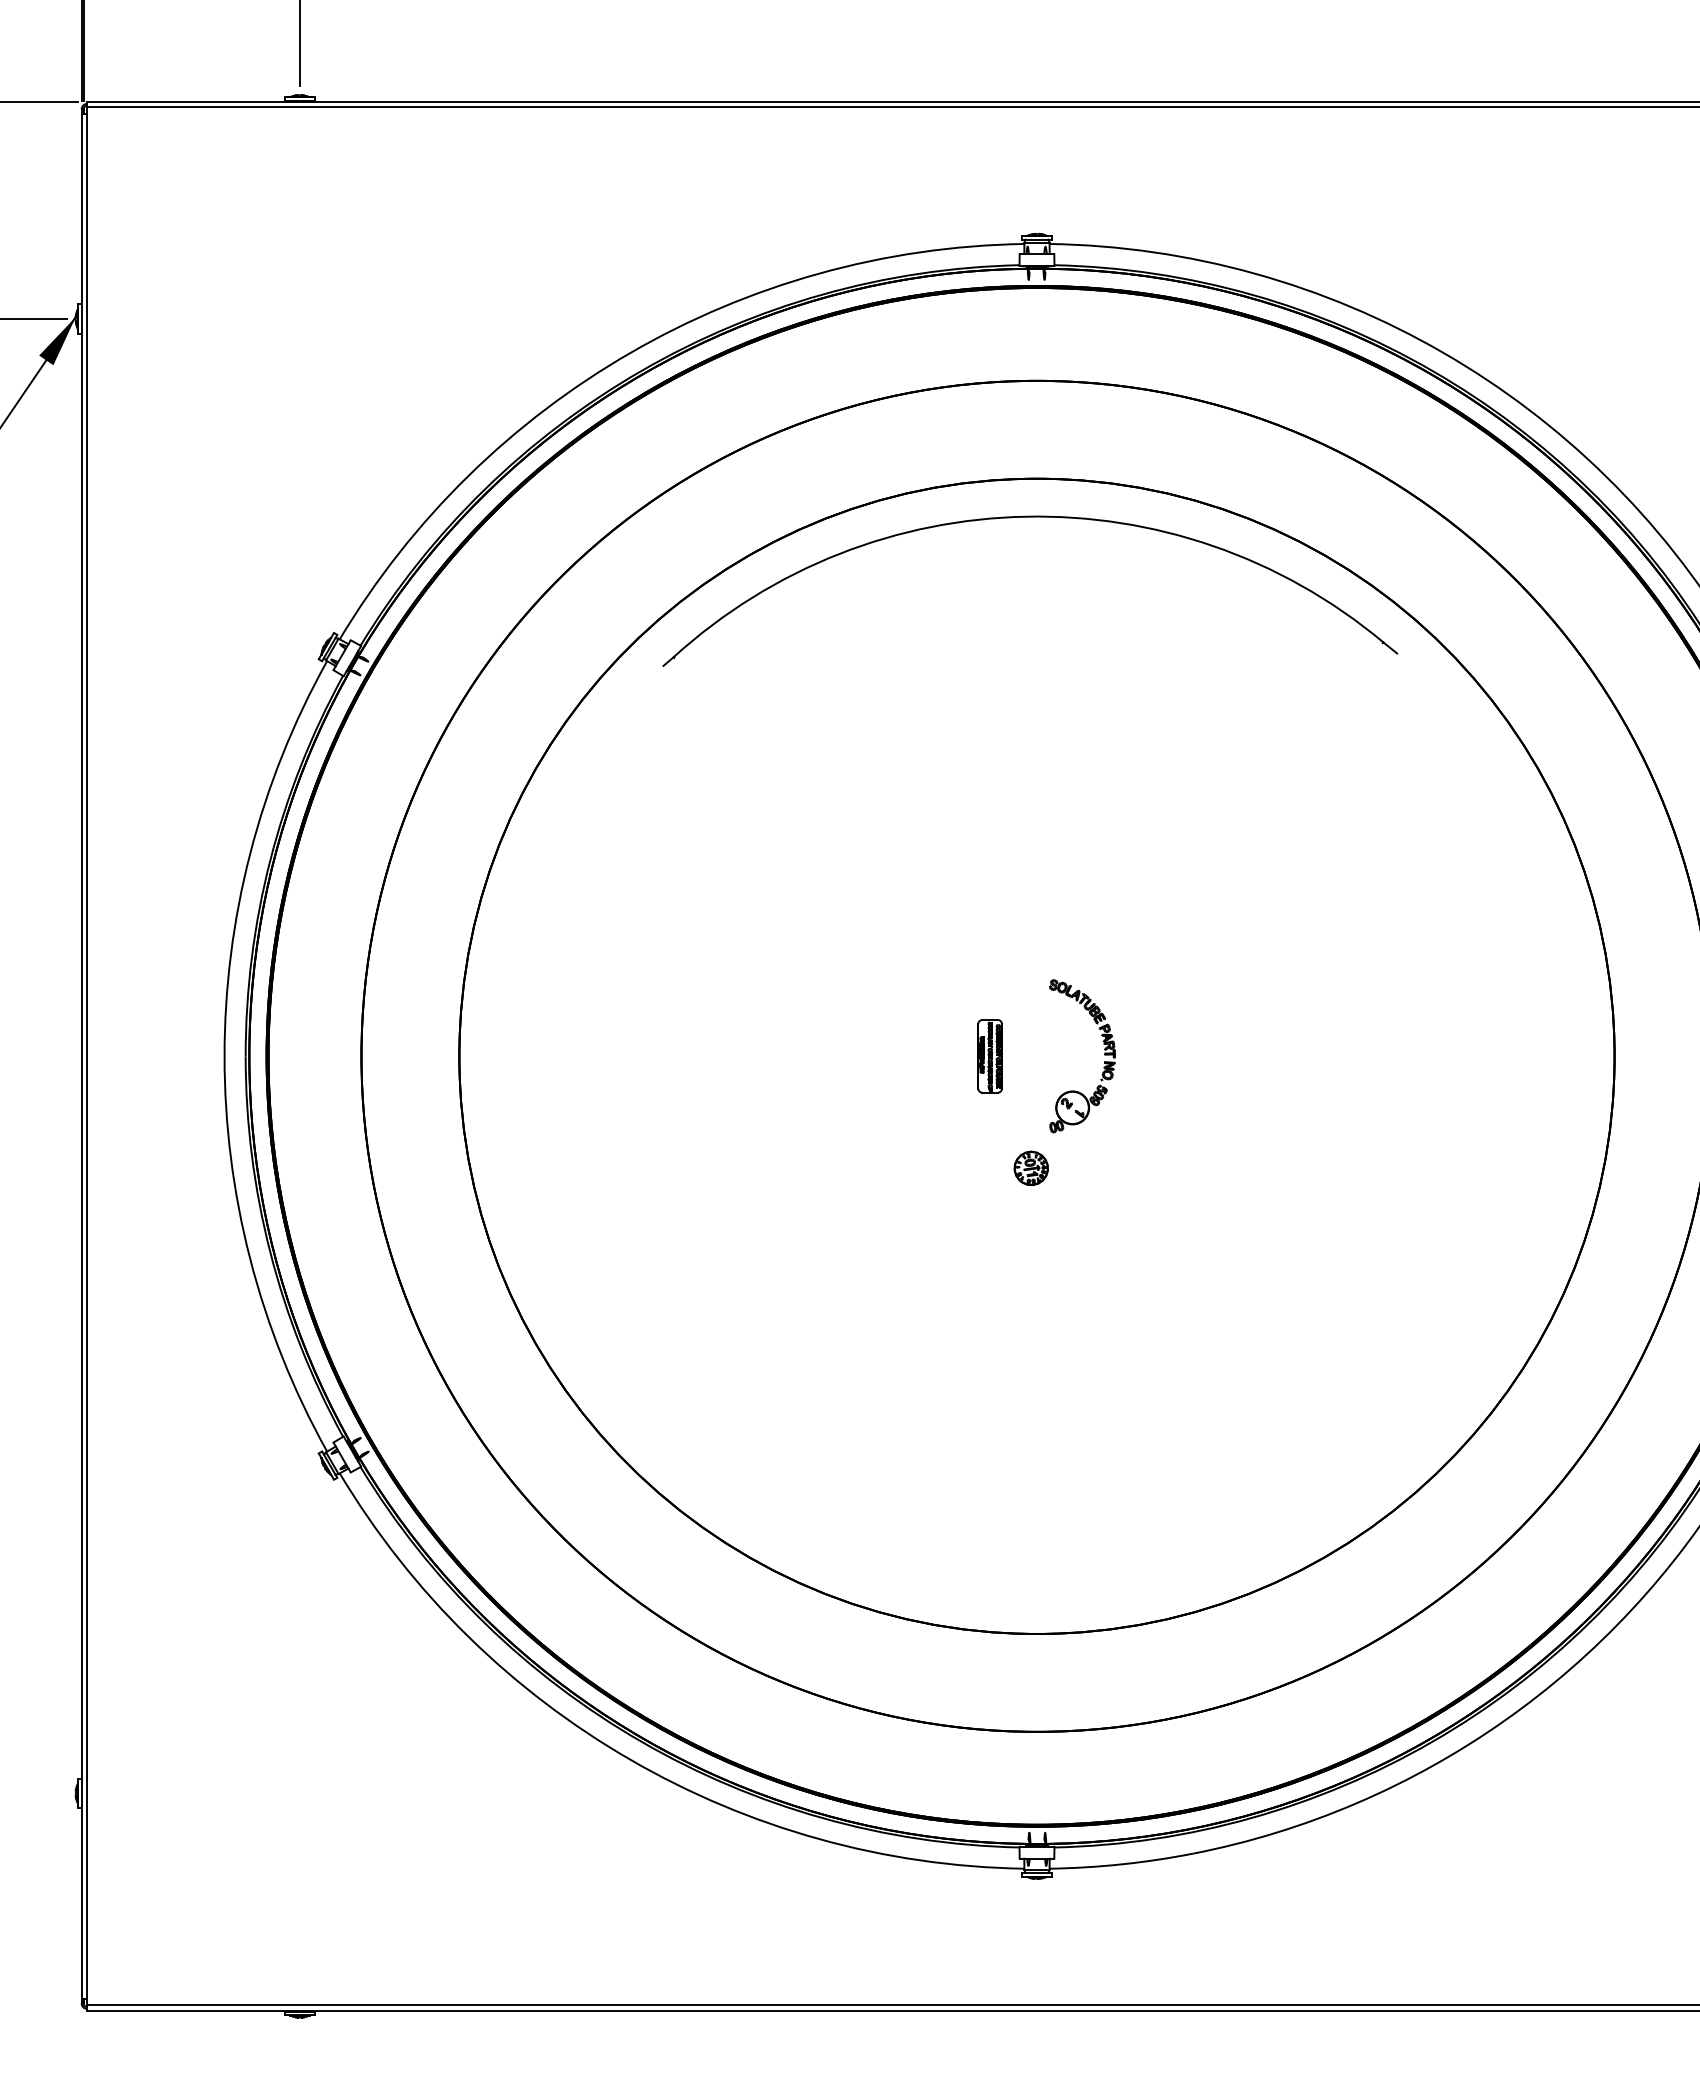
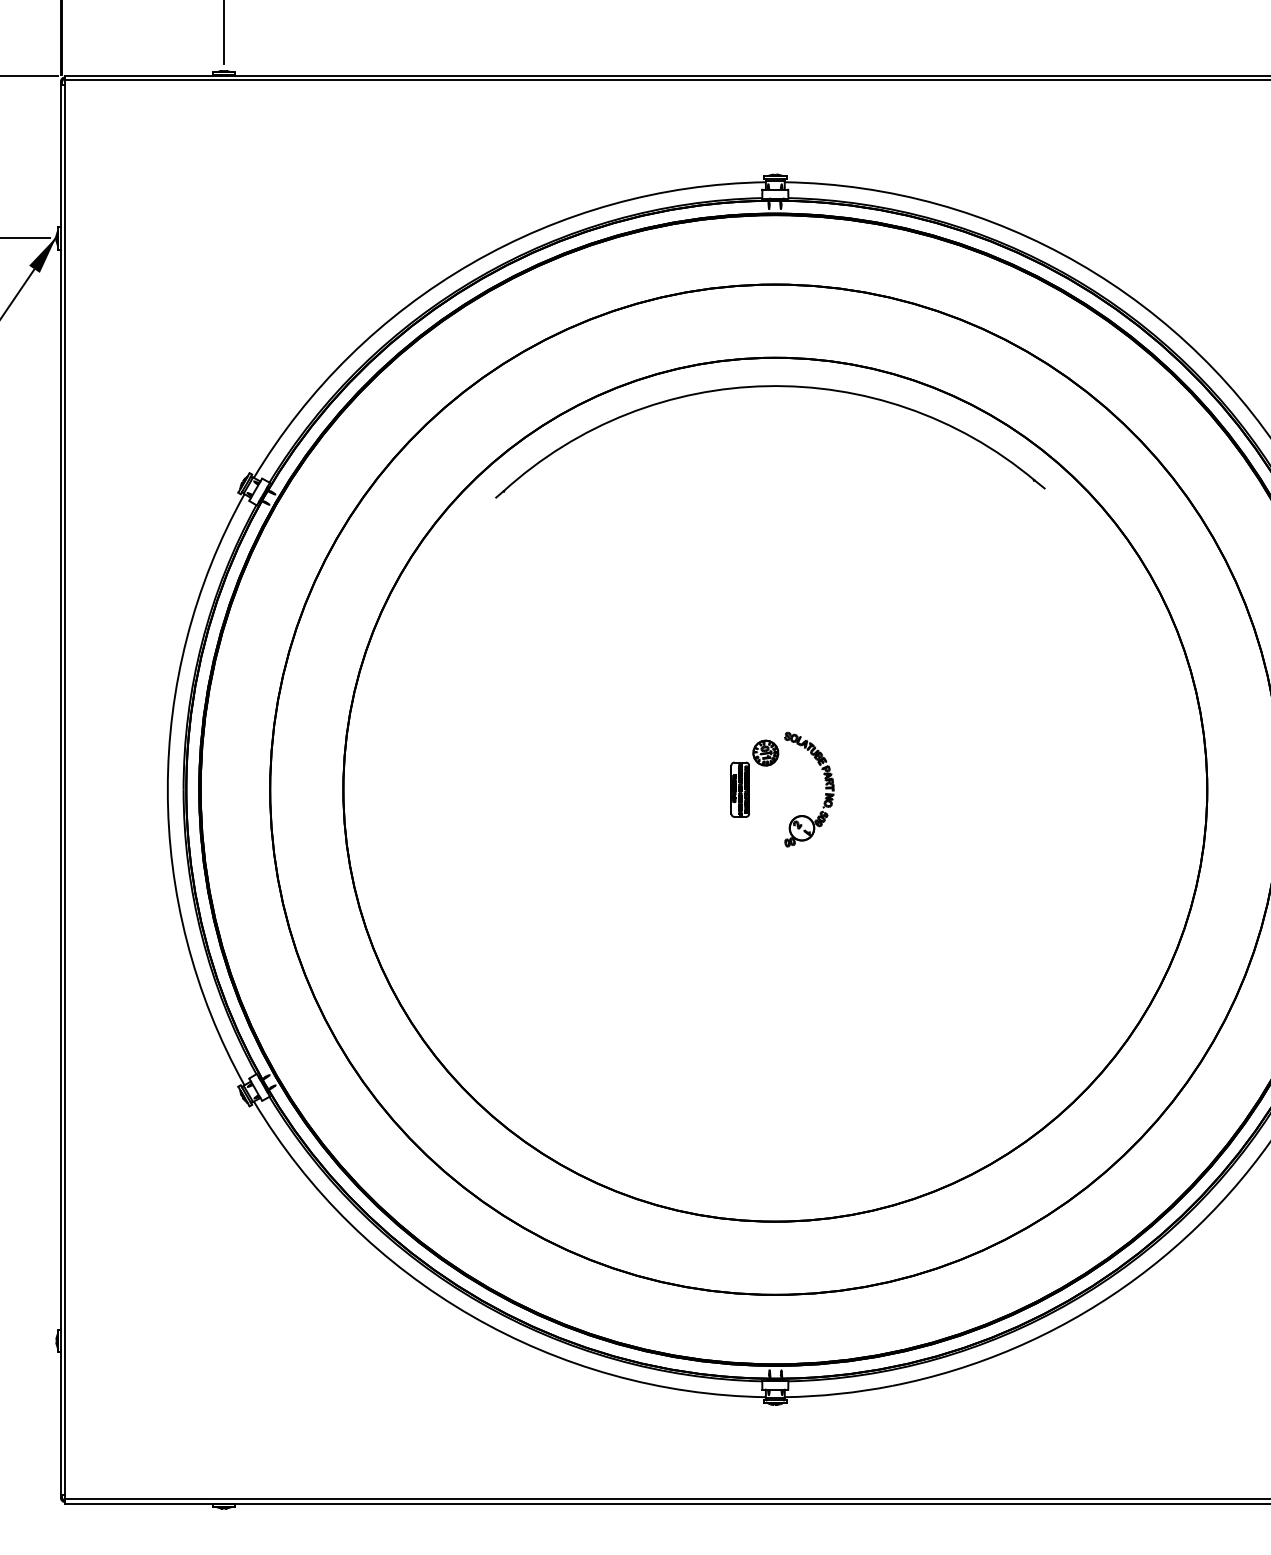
part: (1030, 1168) -> (765, 753), moved

